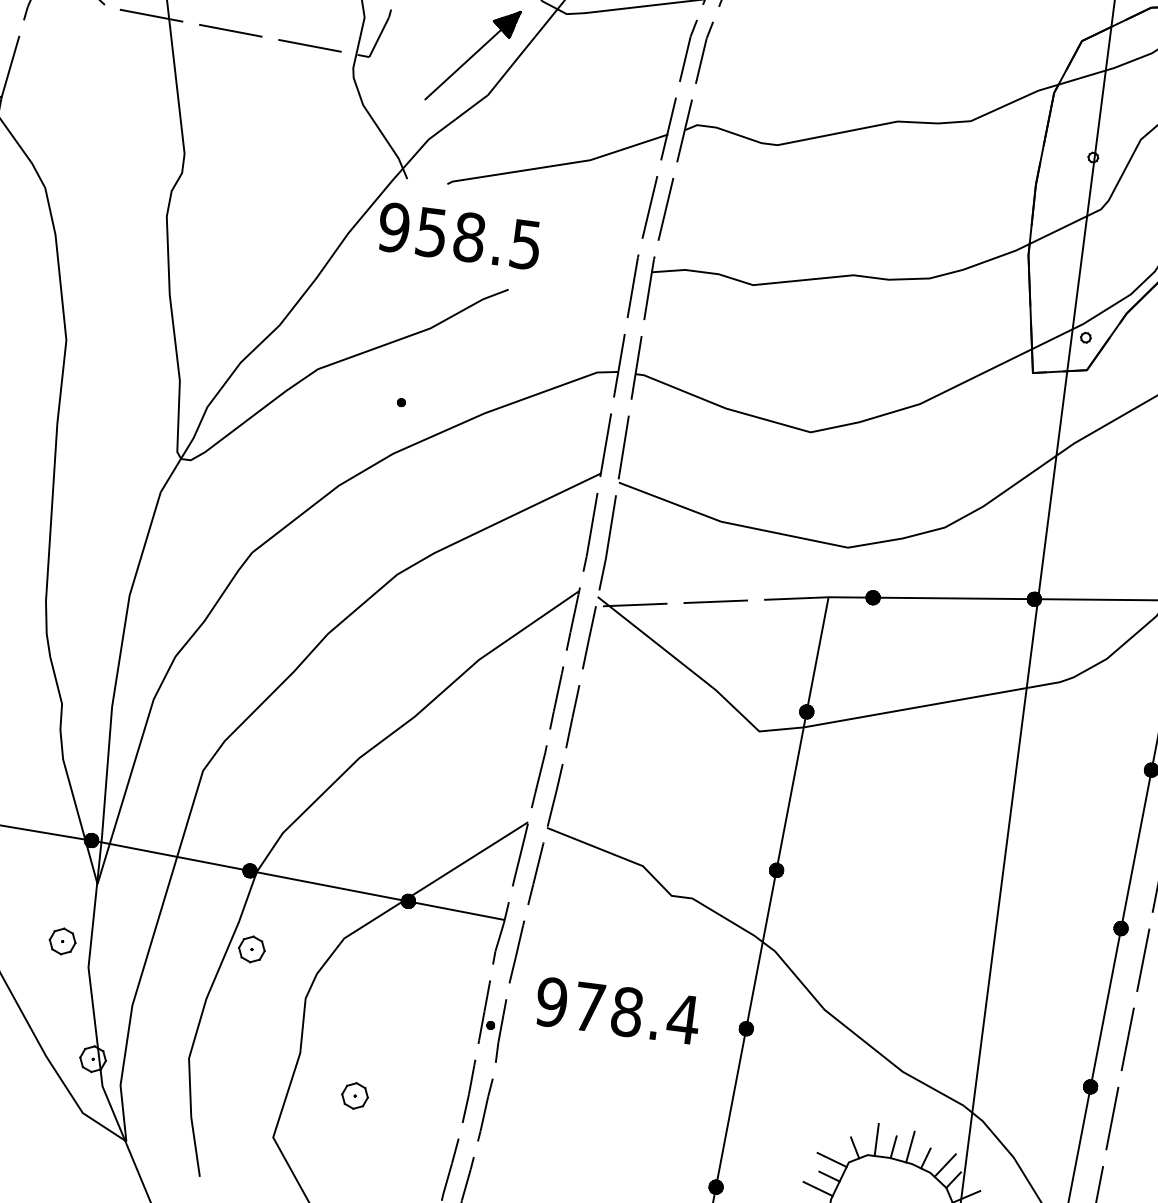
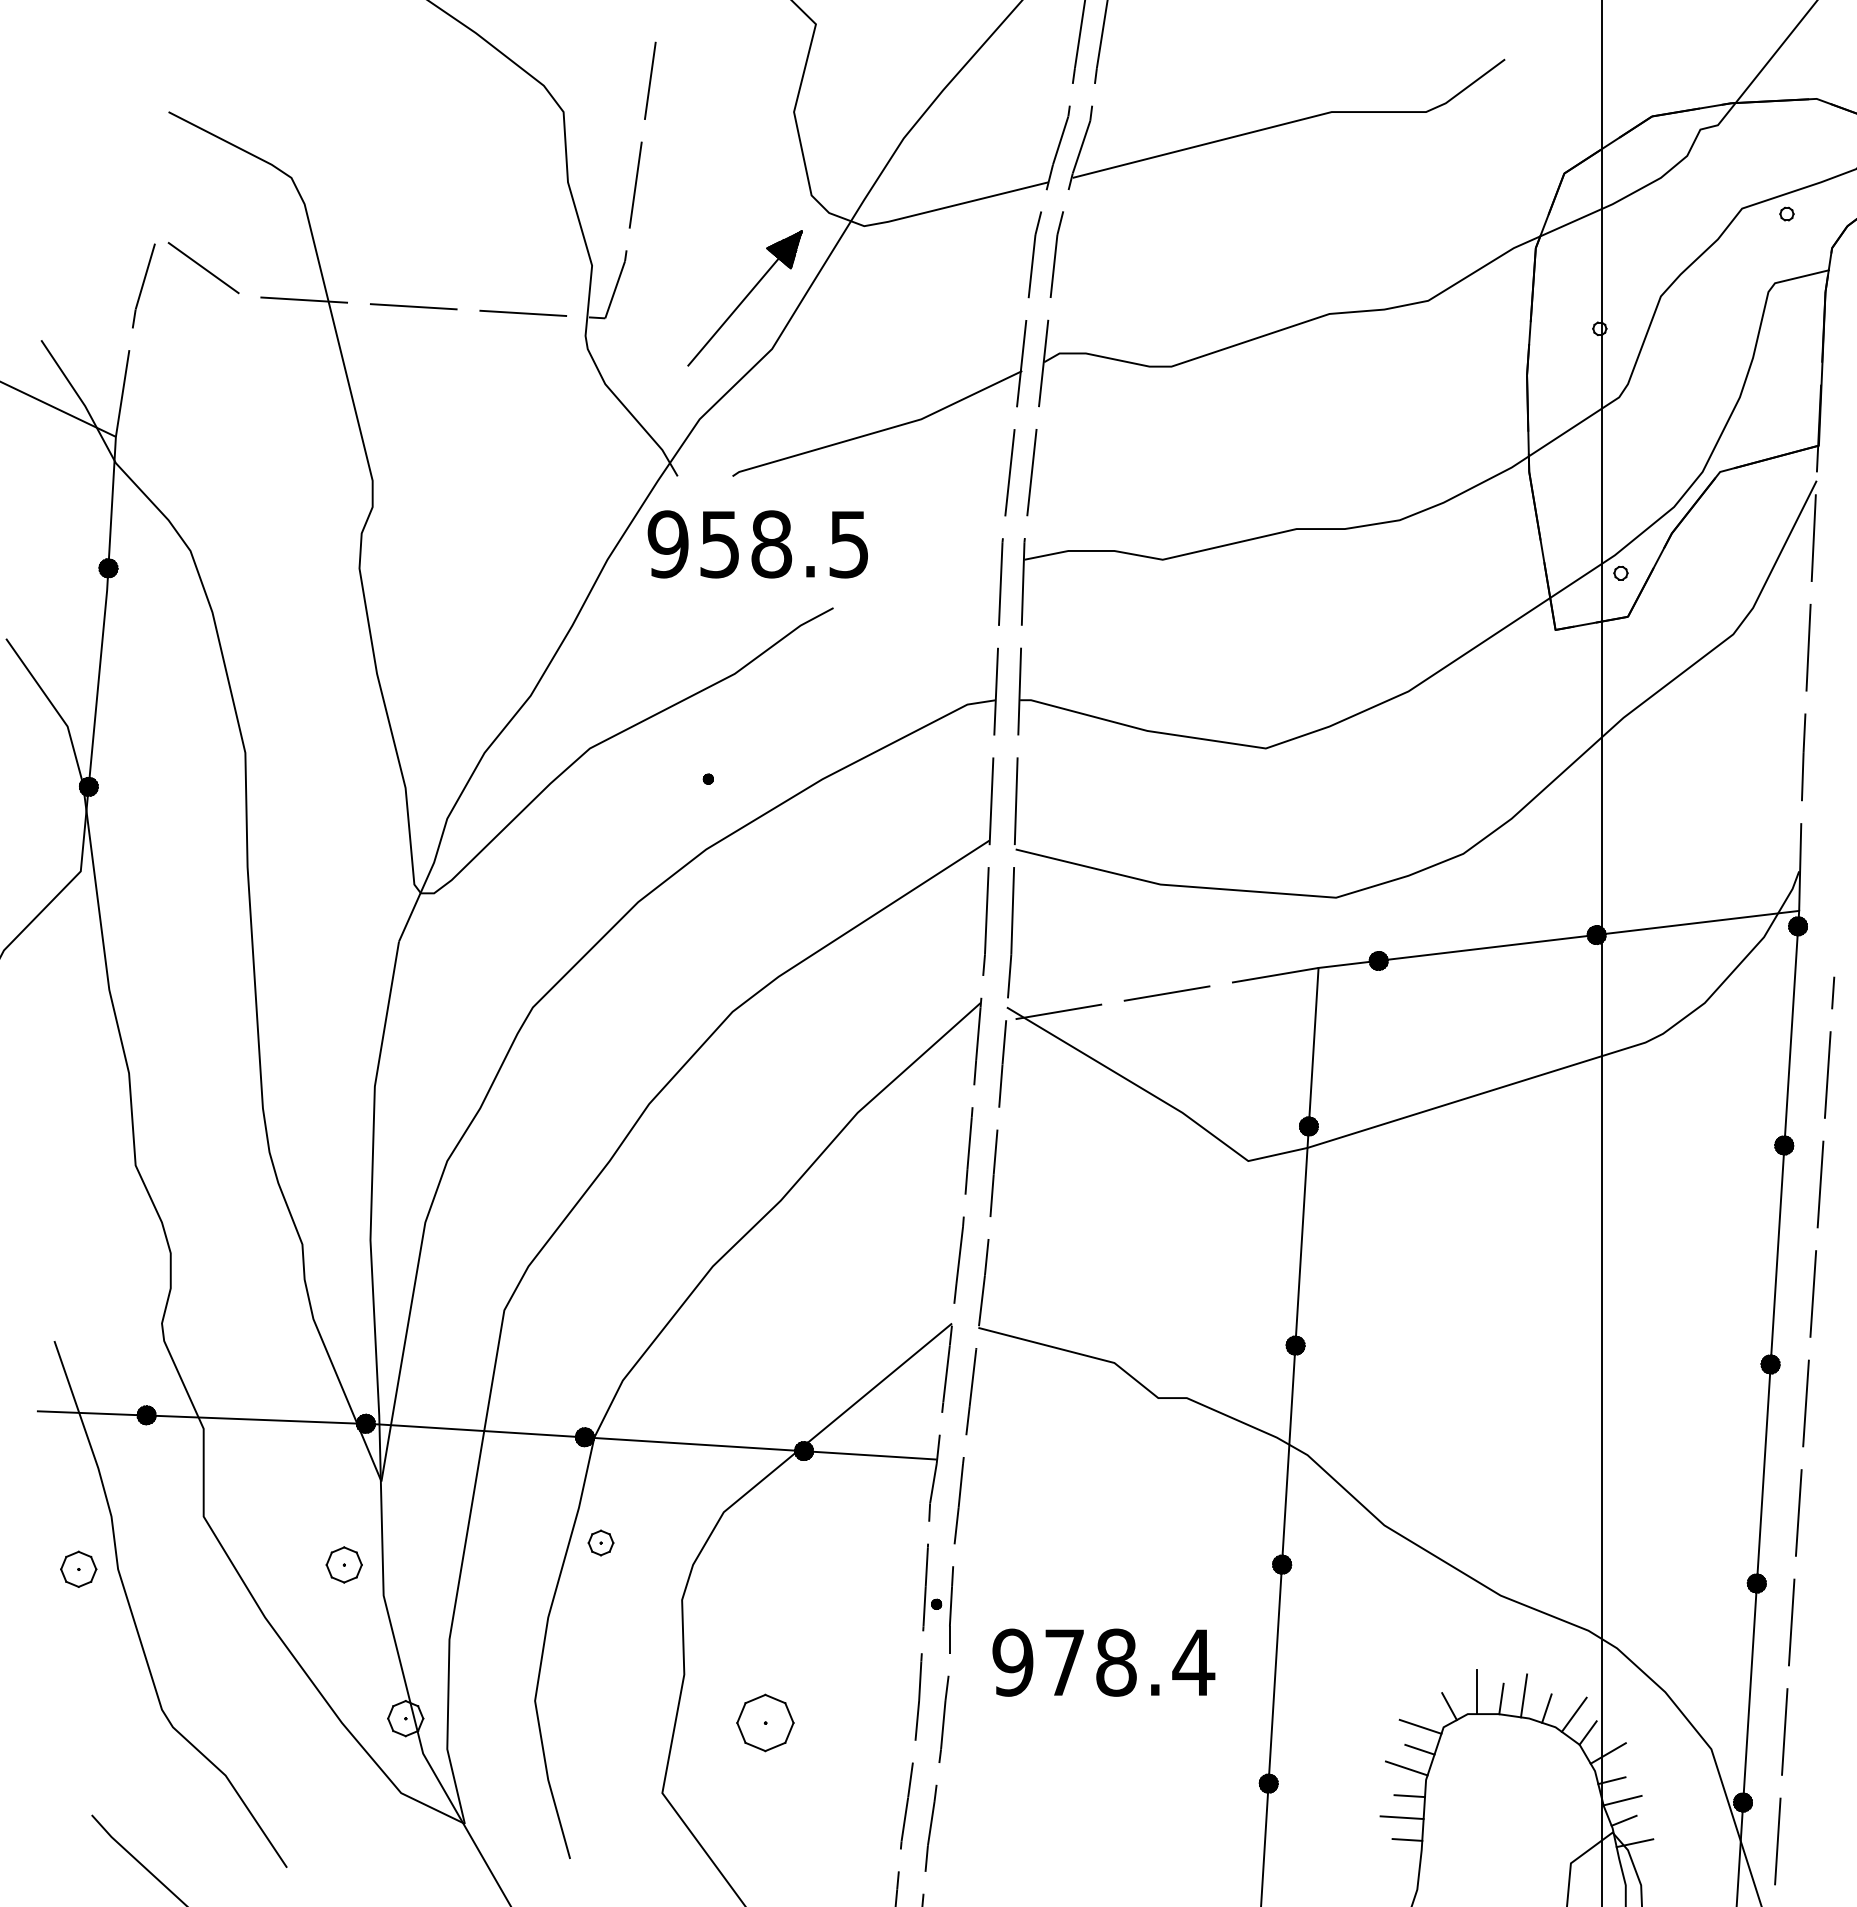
part: (251, 949) -> (600, 1542), size x0.7
text: (617, 1010) -> (1103, 1662), moved
part: (354, 1095) -> (765, 1722), size x1.6

